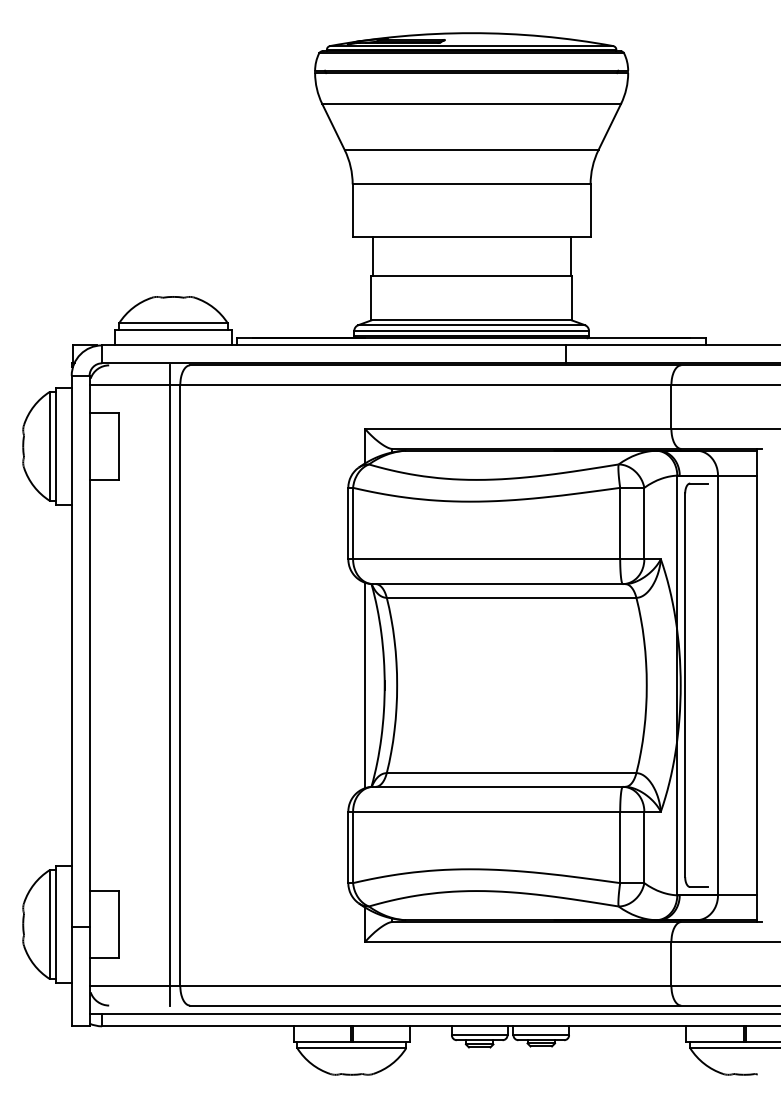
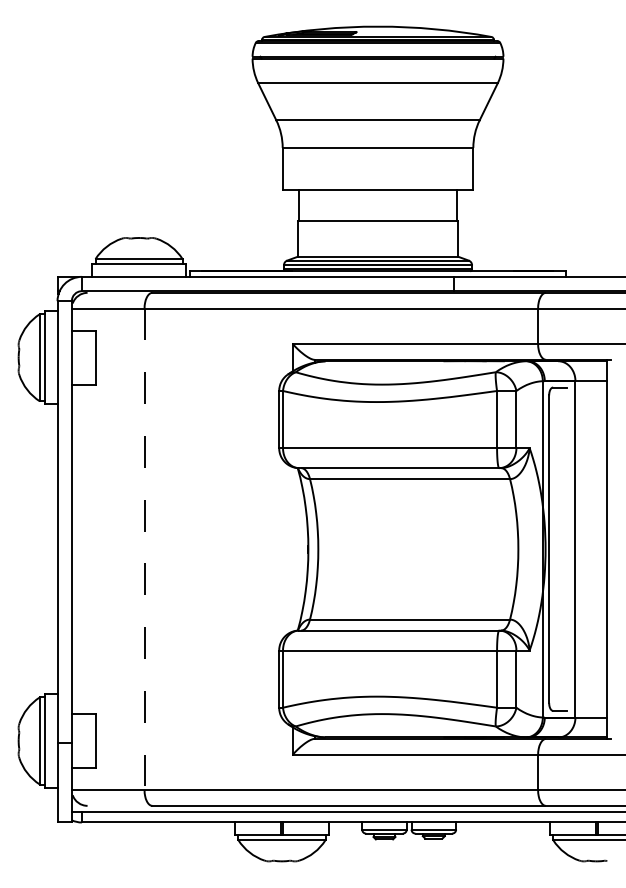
line: (170, 684) -> (136, 548), removed
line: (364, 684) -> (292, 548), removed
line: (180, 685) -> (144, 549), solid -> dashed

